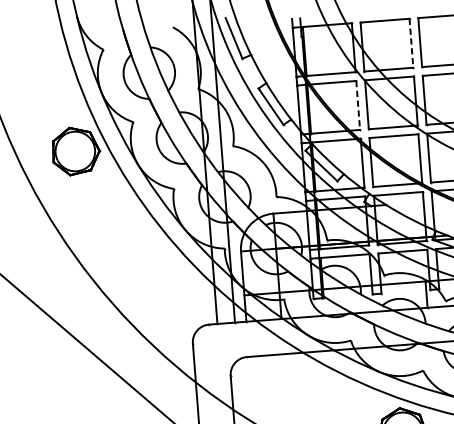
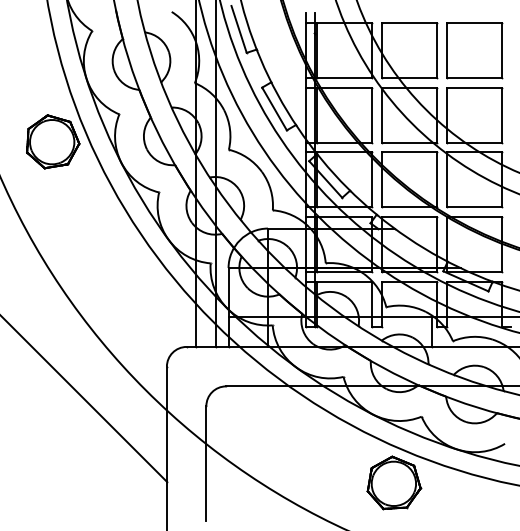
line: (411, 43) -> (436, 50), dashed -> solid
line: (357, 105) -> (371, 115), dashed -> solid

